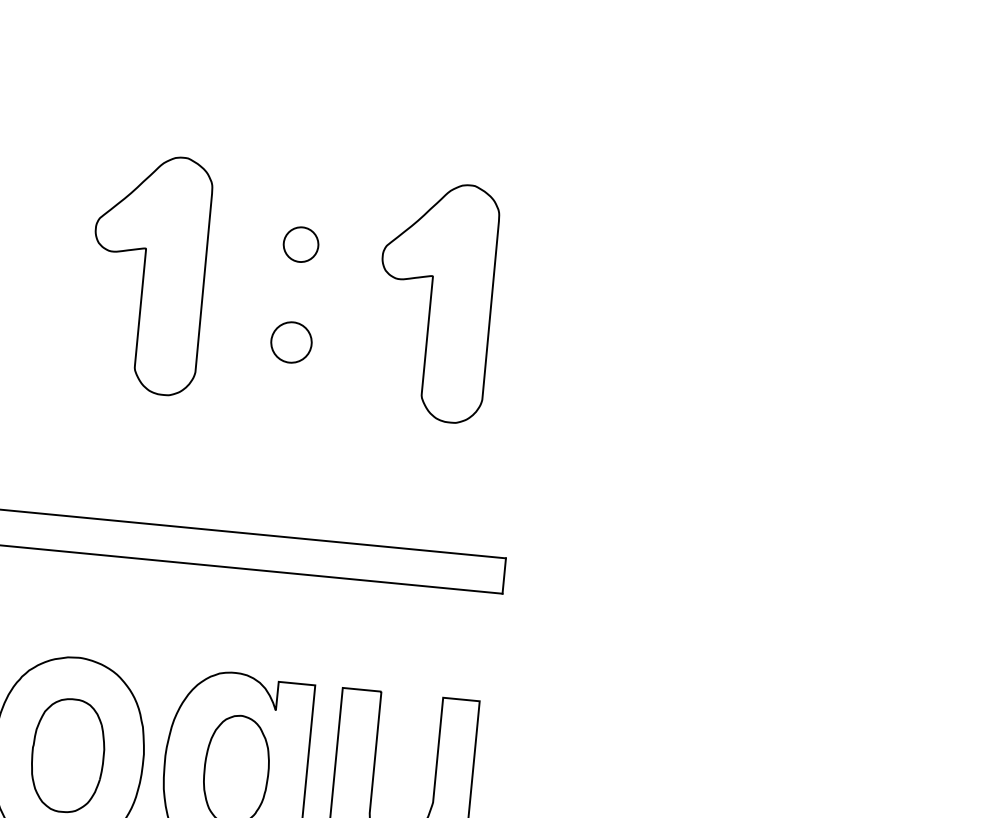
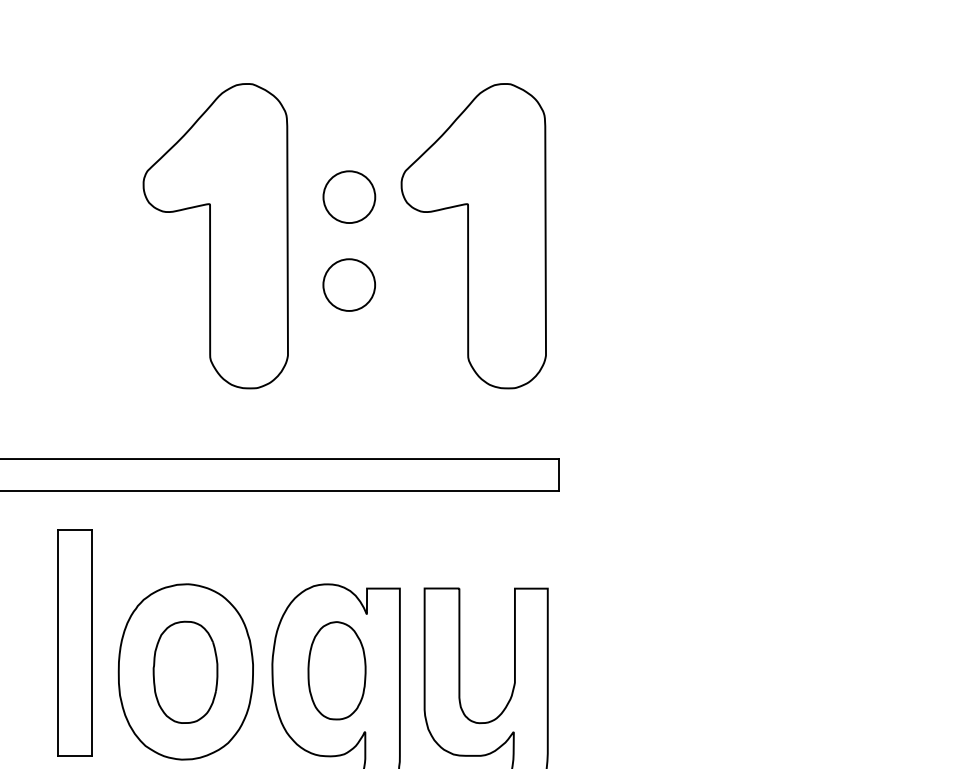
circle: (301, 244) -> (349, 196), size x1.67
part: (147, 274) -> (215, 236), size x1.43
part: (434, 301) -> (473, 236), size x1.43
circle: (291, 341) -> (349, 284), size x1.43

